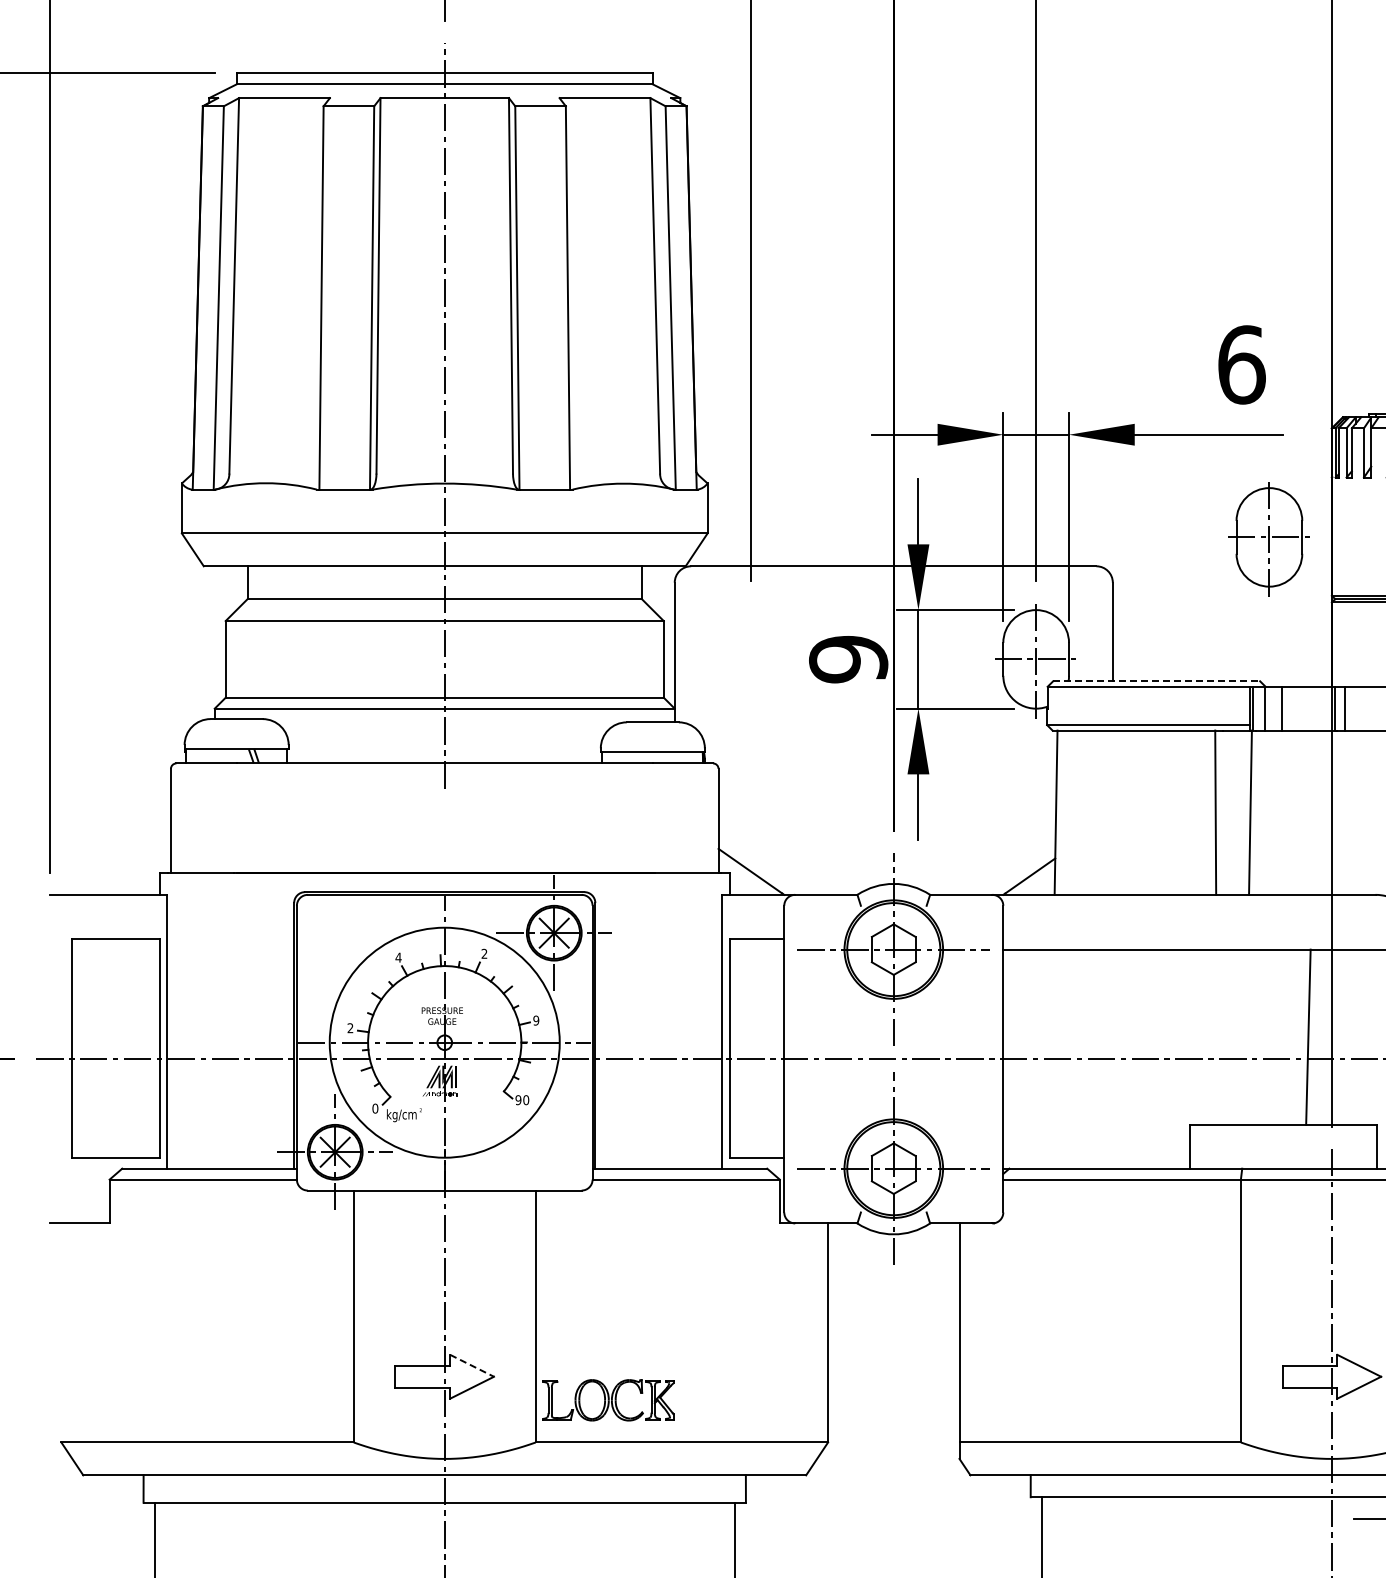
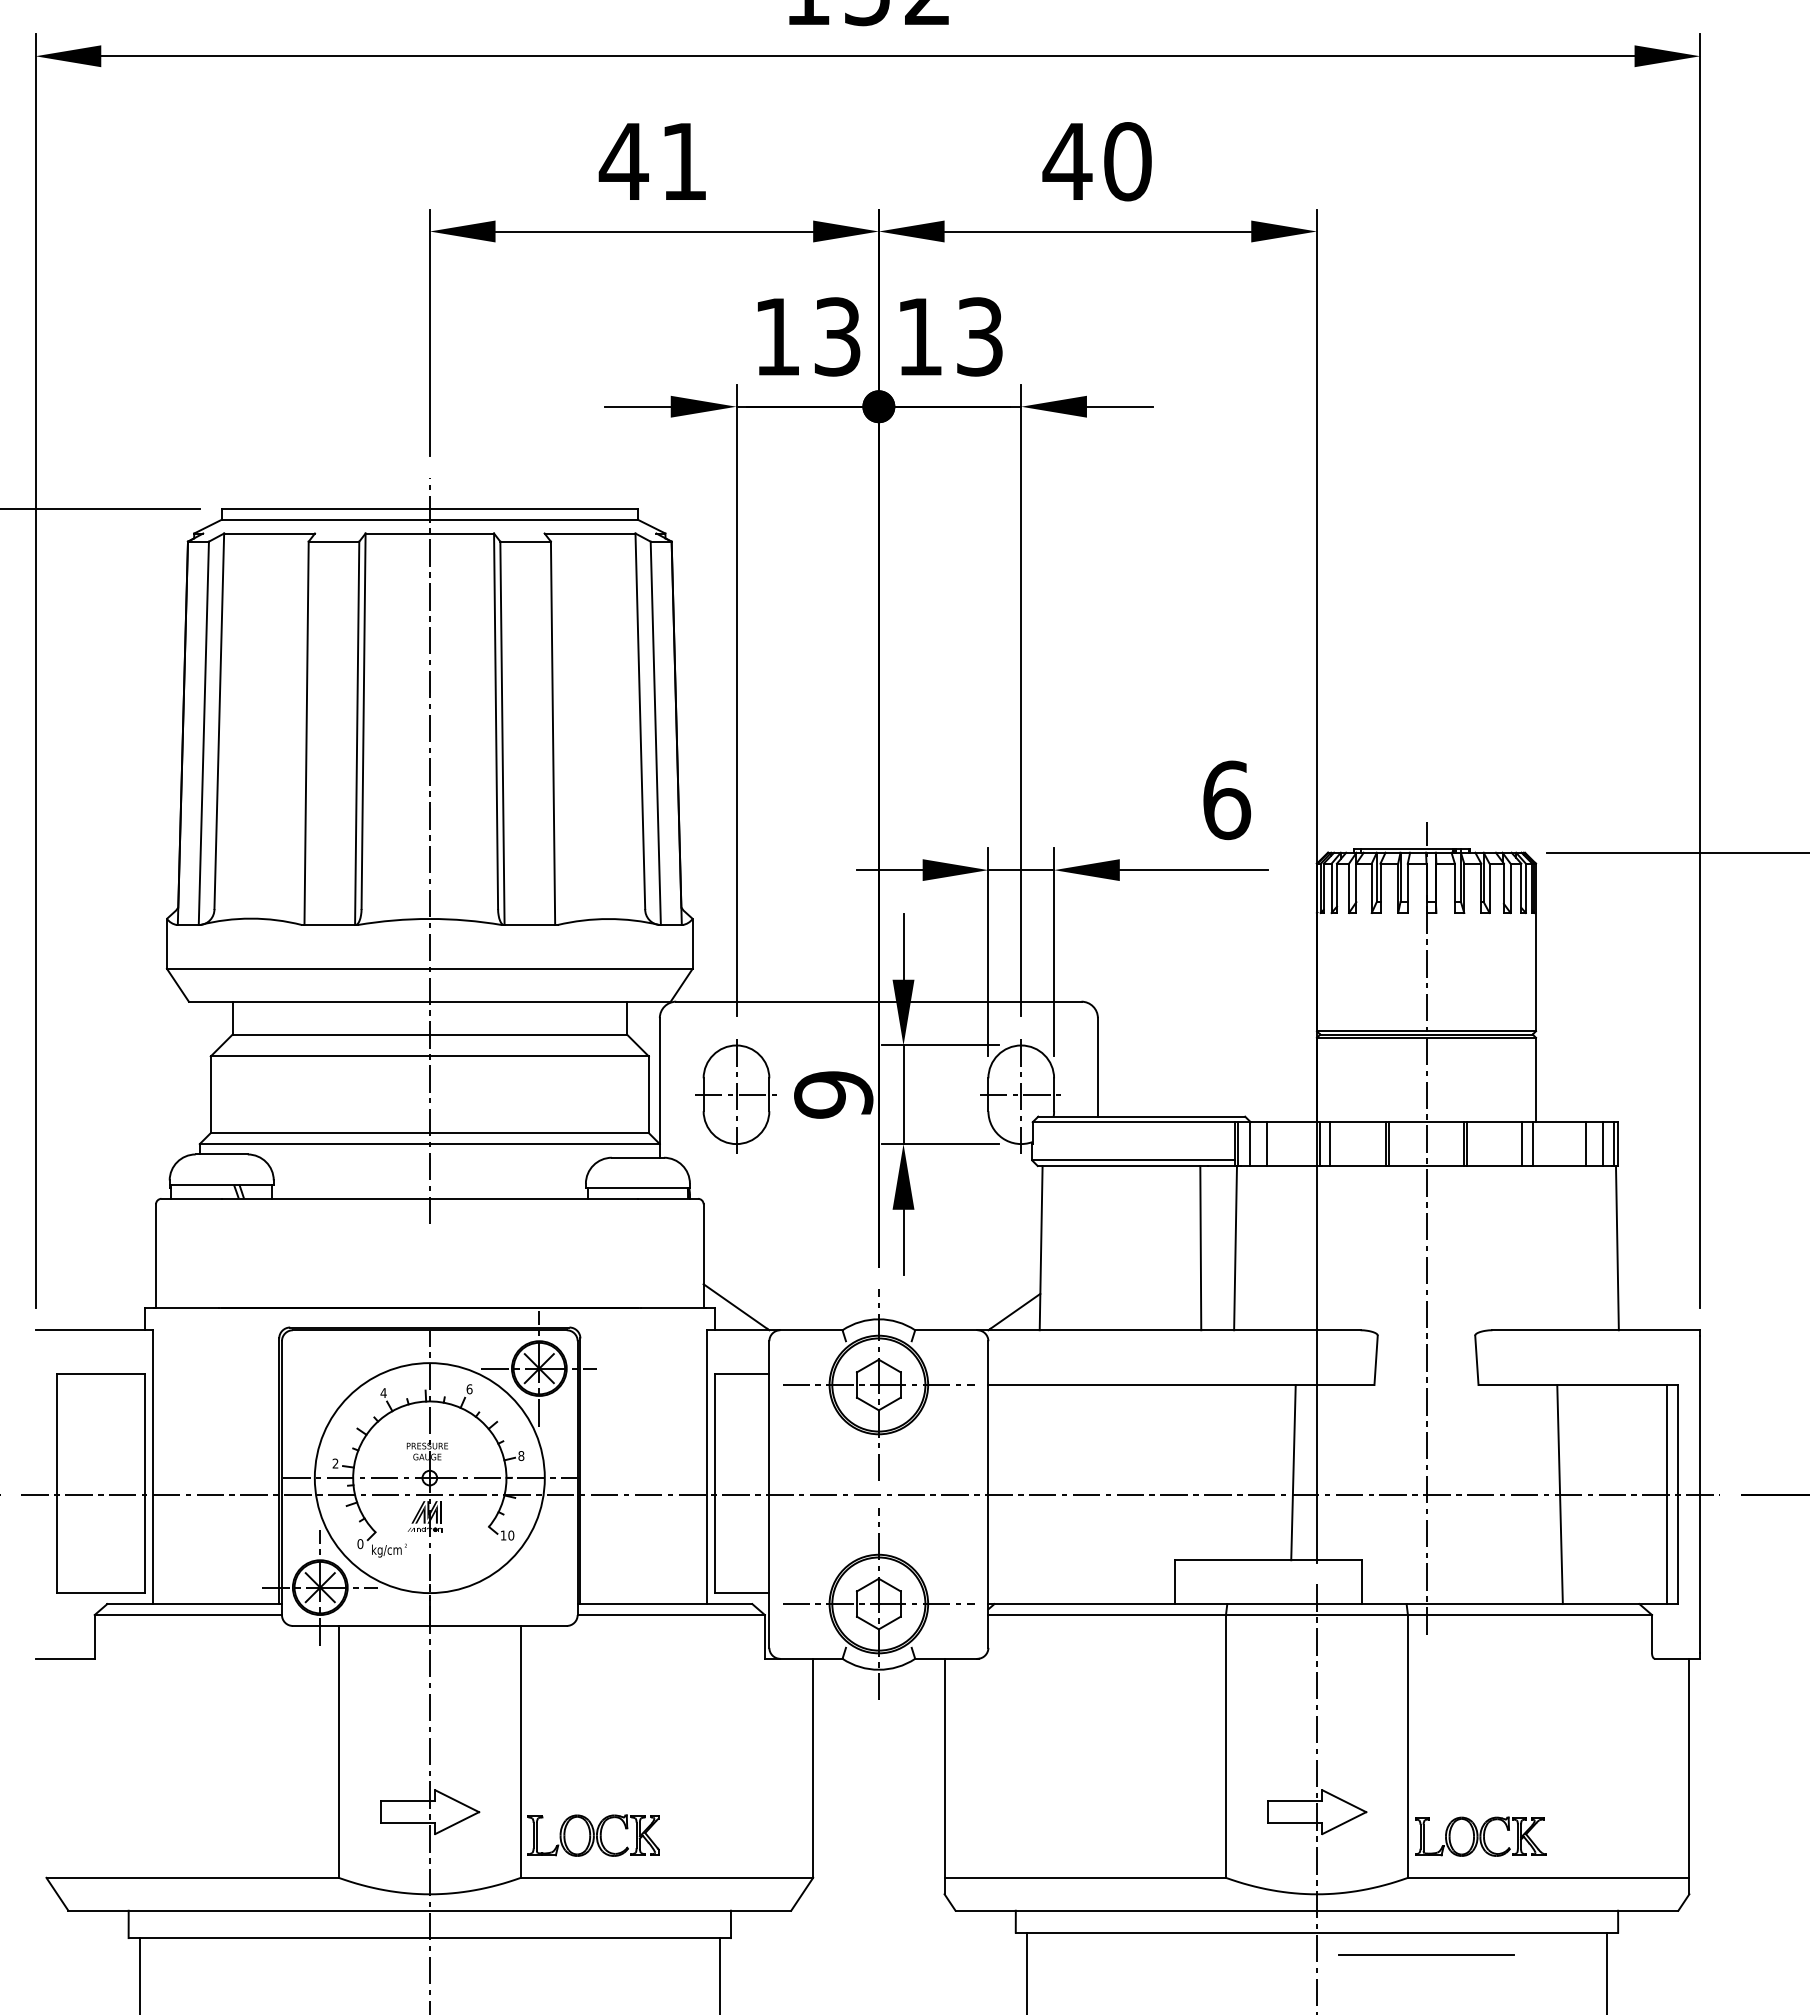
part: (1268, 539) -> (735, 1096), moved
line: (1157, 681) -> (1142, 1116), dashed -> solid
text: (484, 954) -> (469, 1389), 2 -> 6
text: (536, 1021) -> (521, 1456), 9 -> 8
text: (518, 1100) -> (503, 1535), 90 -> 10
line: (472, 1366) -> (457, 1801), dashed -> solid

